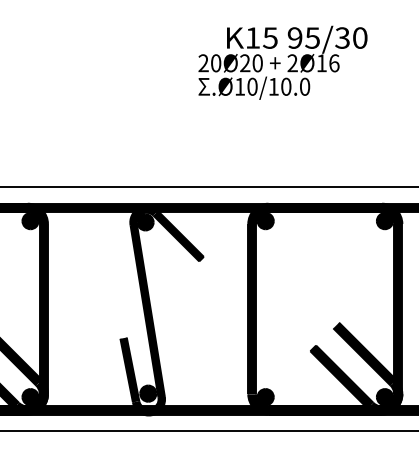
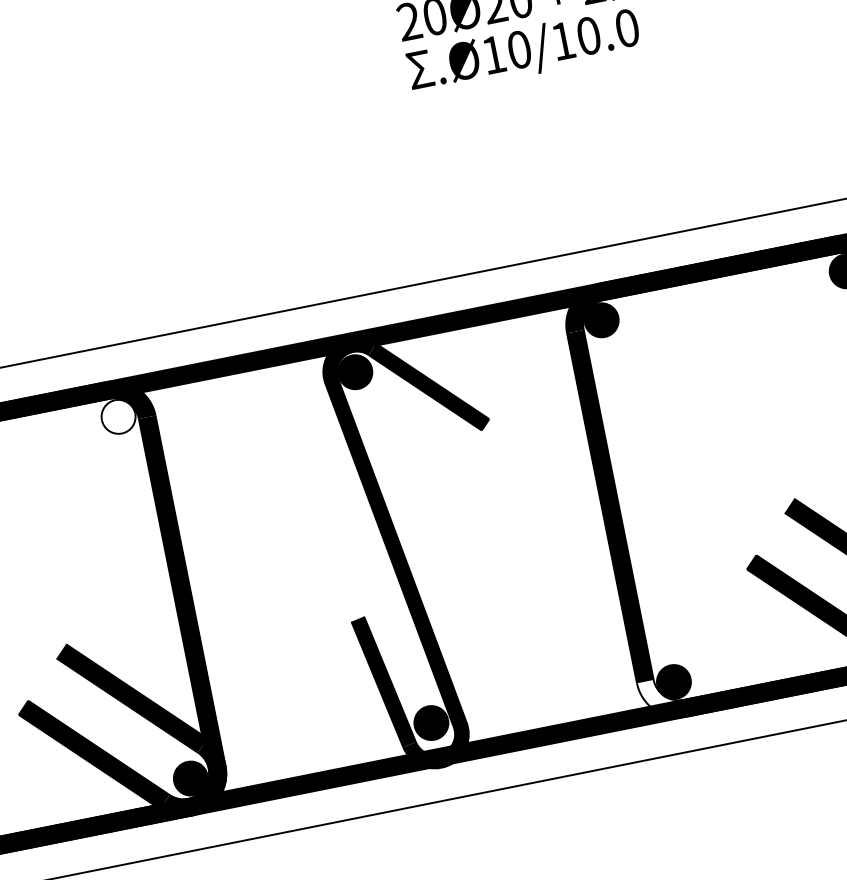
fill: (30, 221) -> (118, 417), removed
fill: (258, 404) -> (662, 700), removed

